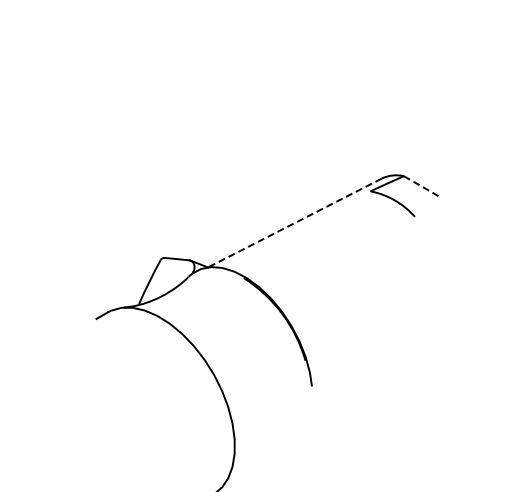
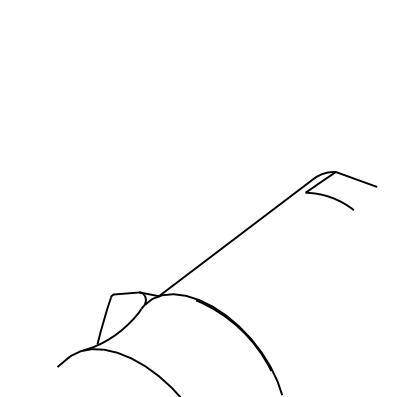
line: (422, 187) -> (356, 179), dashed -> solid
line: (294, 223) -> (236, 237), dashed -> solid

